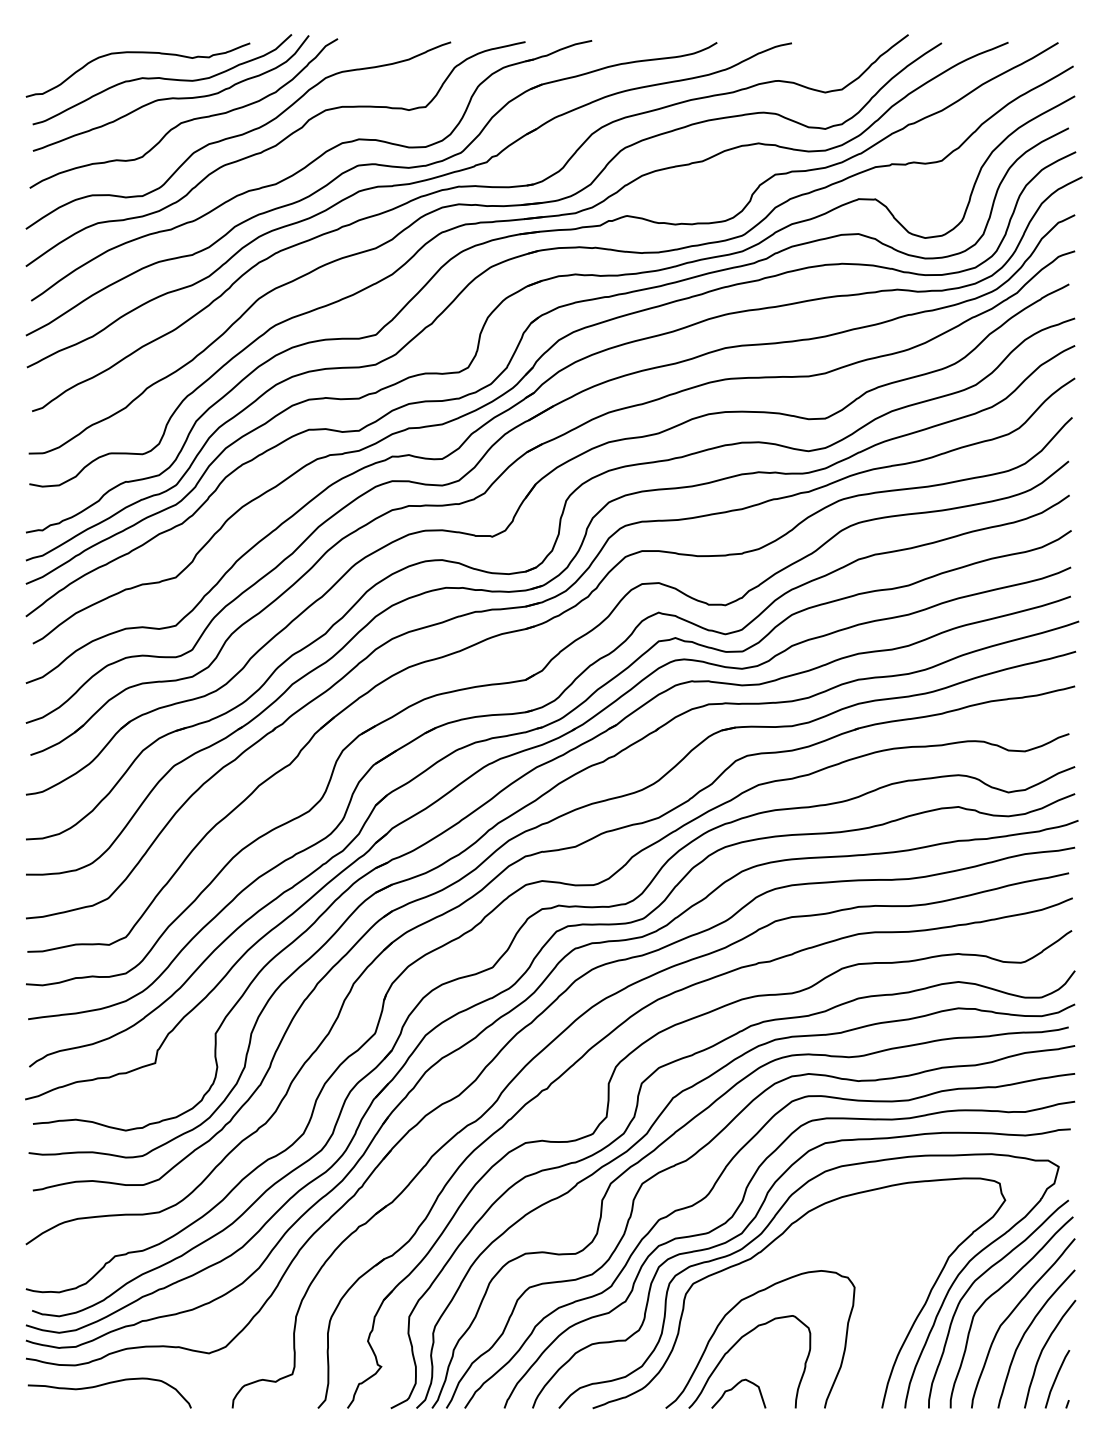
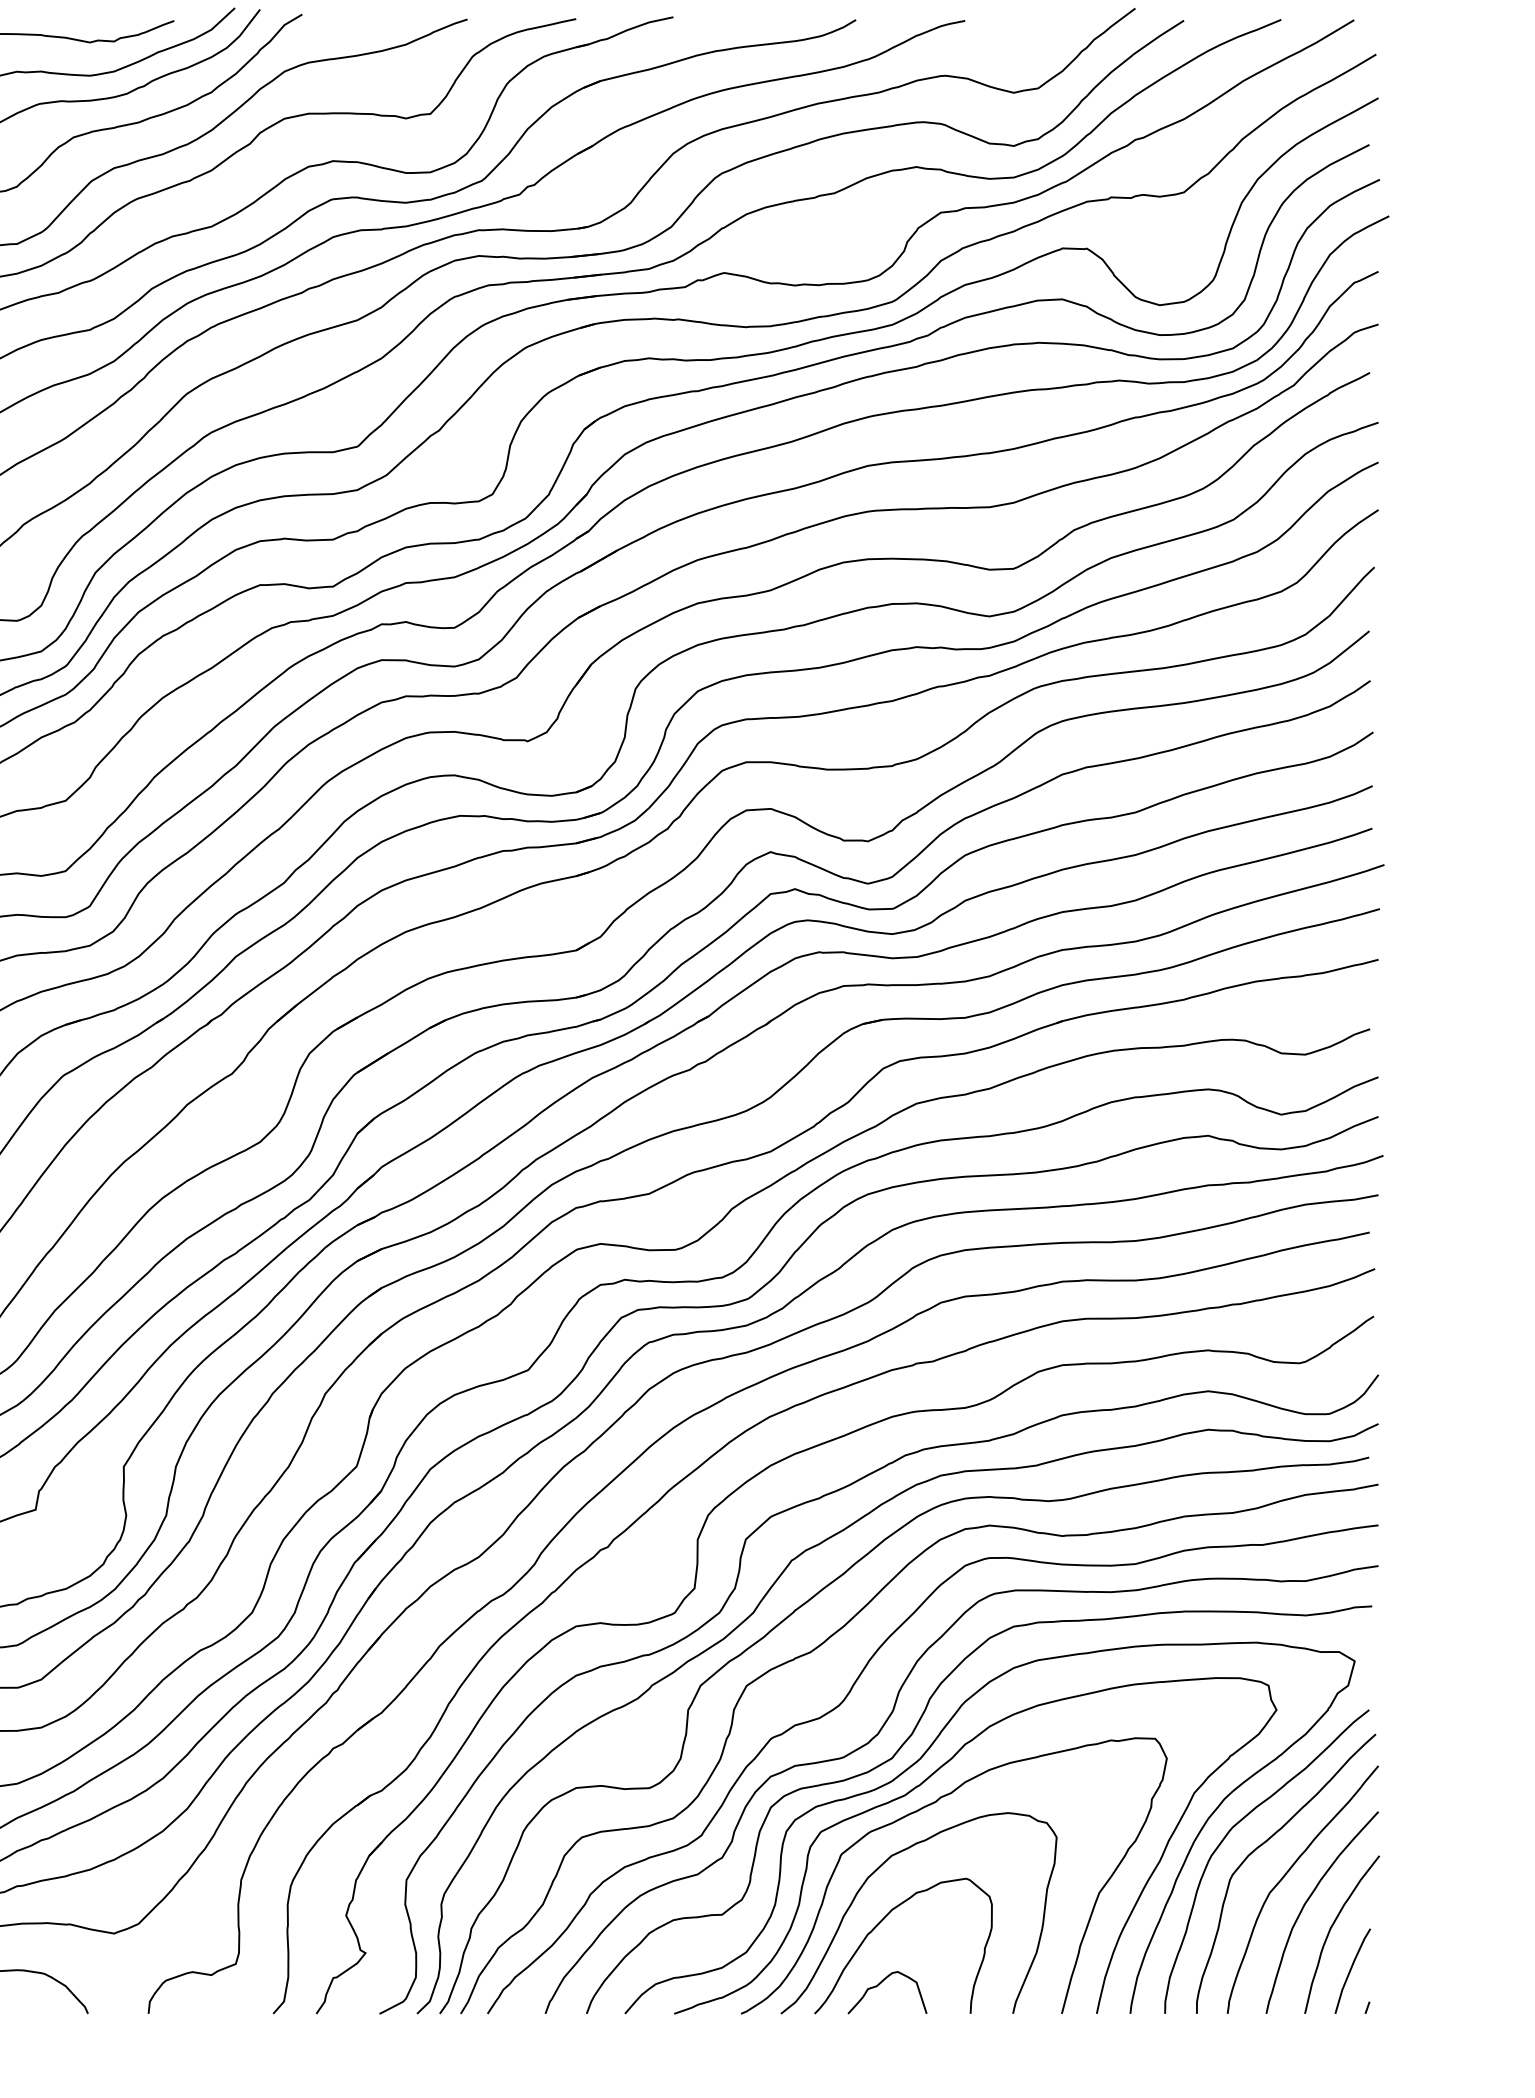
curve: (761, 1269) -> (920, 1811), added

